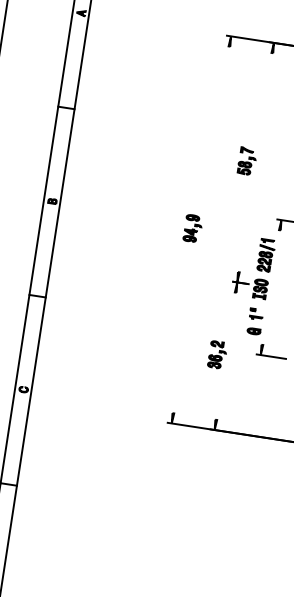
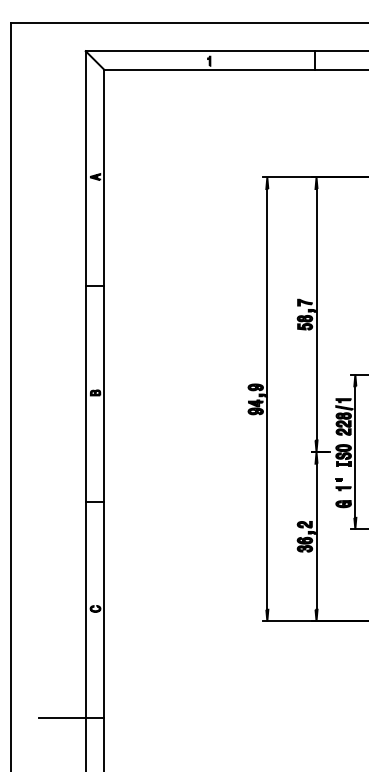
line: (255, 162) -> (316, 314), added
line: (201, 230) -> (267, 399), added
line: (271, 287) -> (355, 451), added
line: (226, 356) -> (316, 536), added

